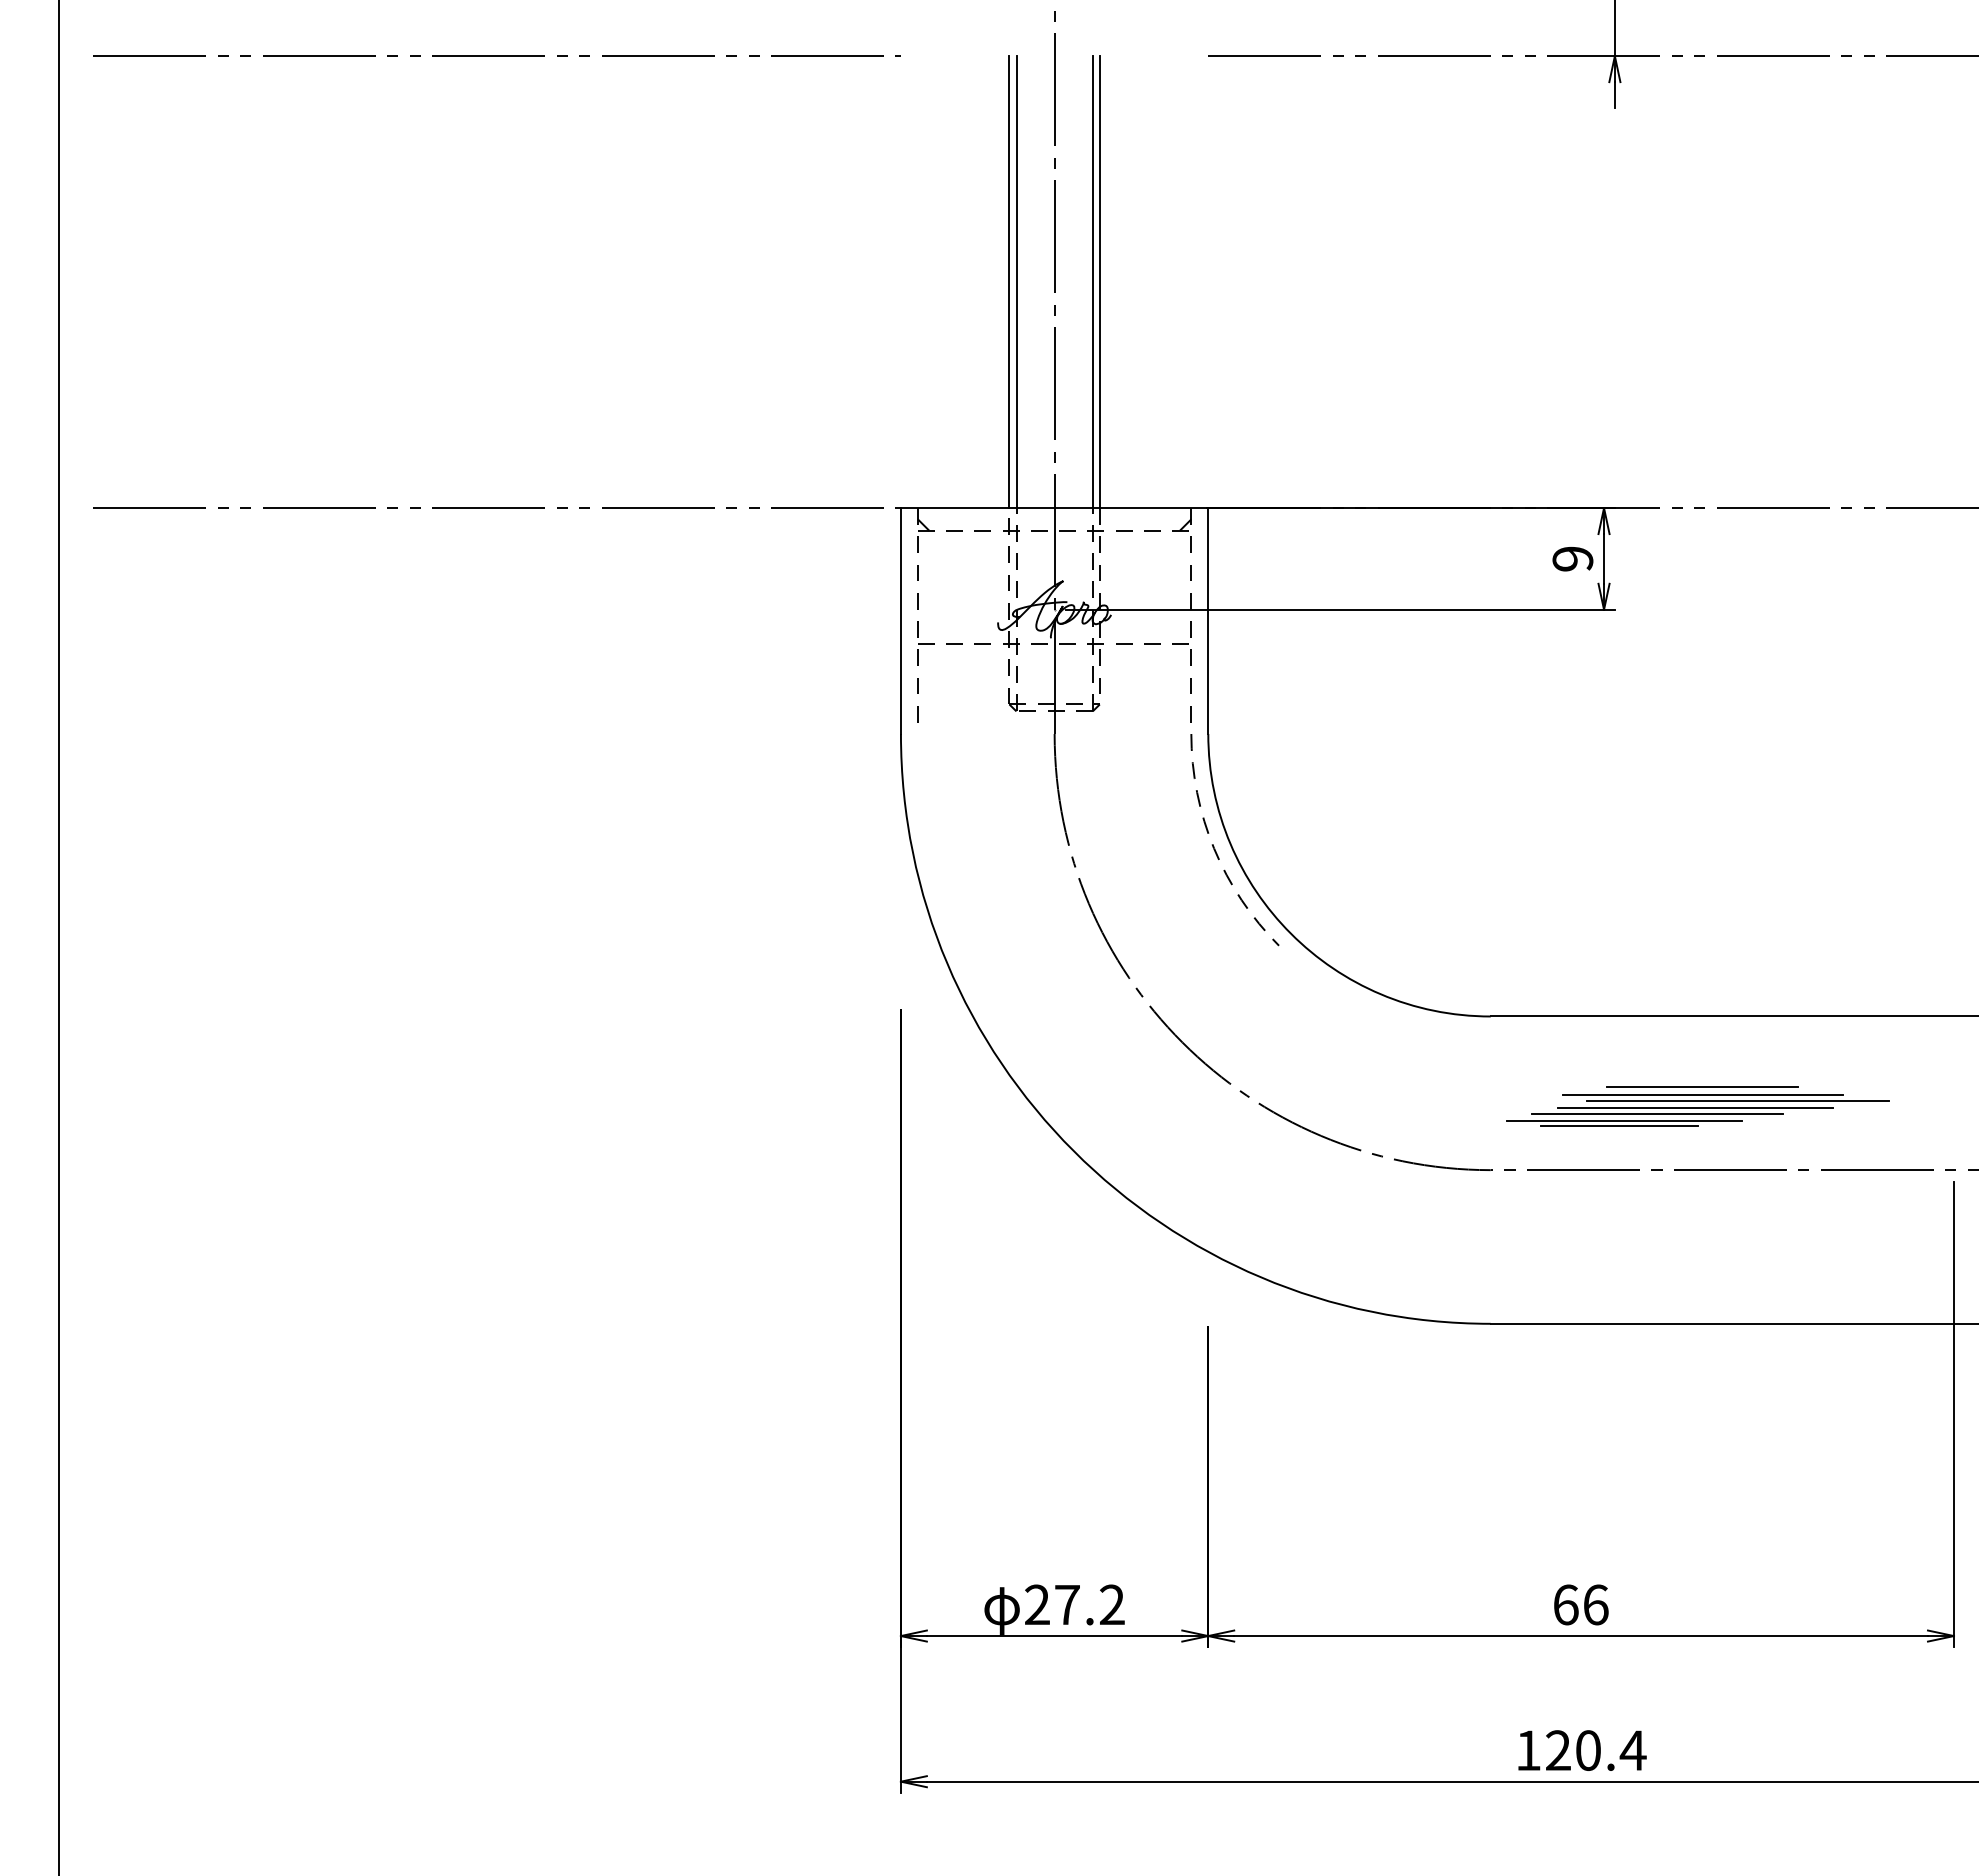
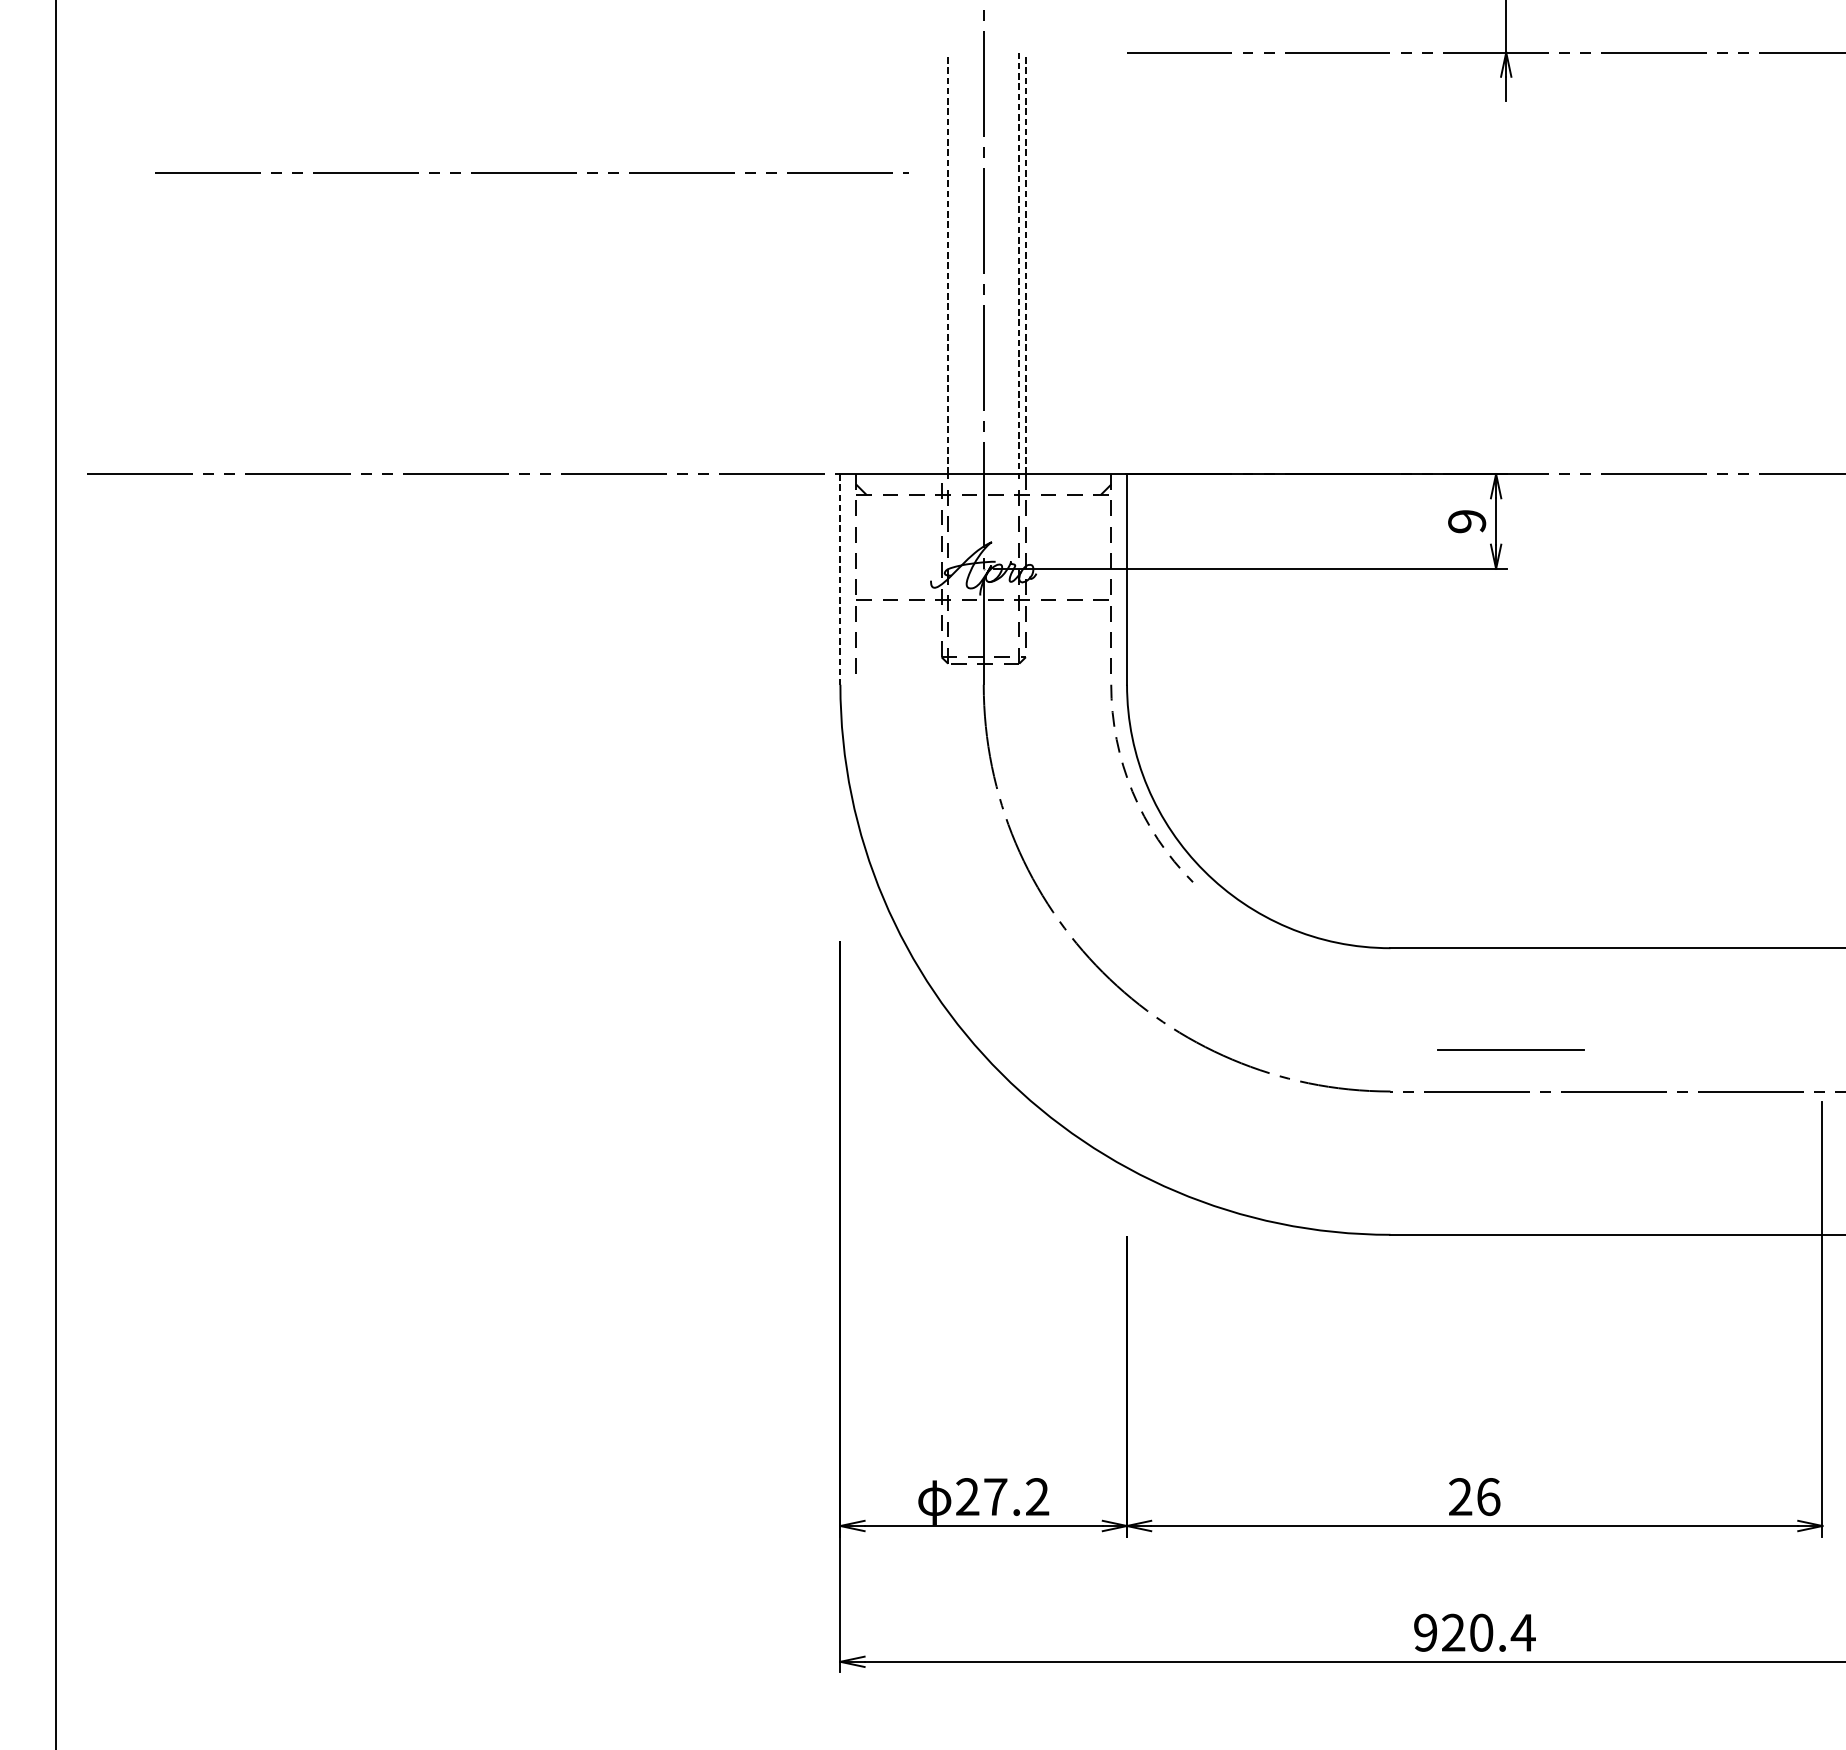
line: (496, 55) -> (531, 172), moved
line: (1009, 282) -> (941, 263), removed
line: (1016, 282) -> (948, 263), solid -> dashed
line: (1092, 282) -> (1019, 263), solid -> dashed
line: (1099, 282) -> (1025, 263), solid -> dashed
line: (900, 621) -> (839, 579), solid -> dashed
line: (1702, 1087) -> (1587, 1014), removed
line: (1702, 1094) -> (1587, 1020), removed
line: (1738, 1101) -> (1621, 1027), removed
line: (1694, 1107) -> (1580, 1033), removed
line: (1657, 1114) -> (1545, 1039), removed
line: (1623, 1120) -> (1514, 1045), removed
text: (1565, 1604) -> (1460, 1496), 66 -> 26
text: (1528, 1750) -> (1425, 1632), 120.4 -> 920.4

